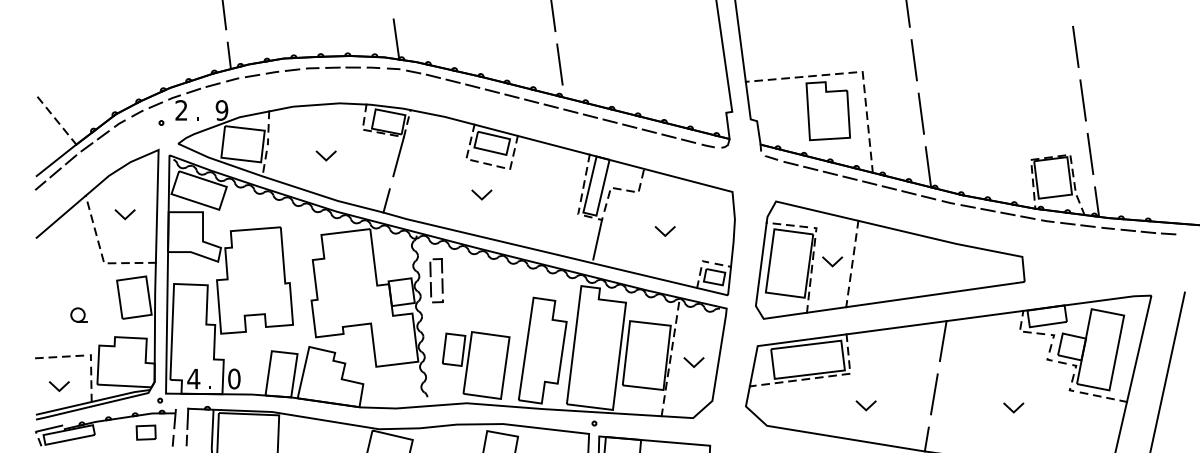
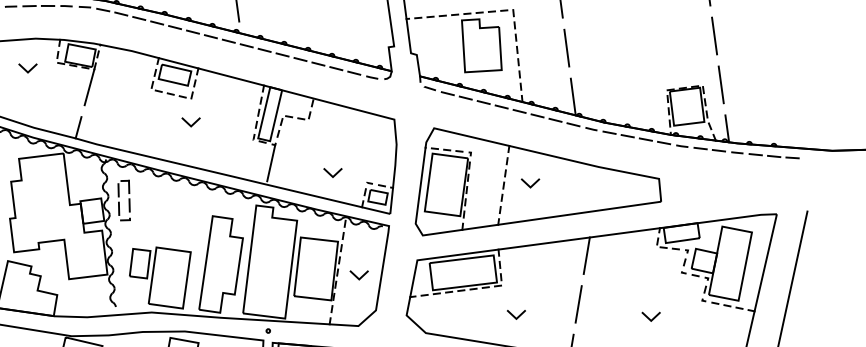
line: (323, 156) -> (25, 68), moved
line: (479, 195) -> (188, 122), moved
line: (663, 232) -> (331, 173), moved
line: (831, 263) -> (529, 184), moved

